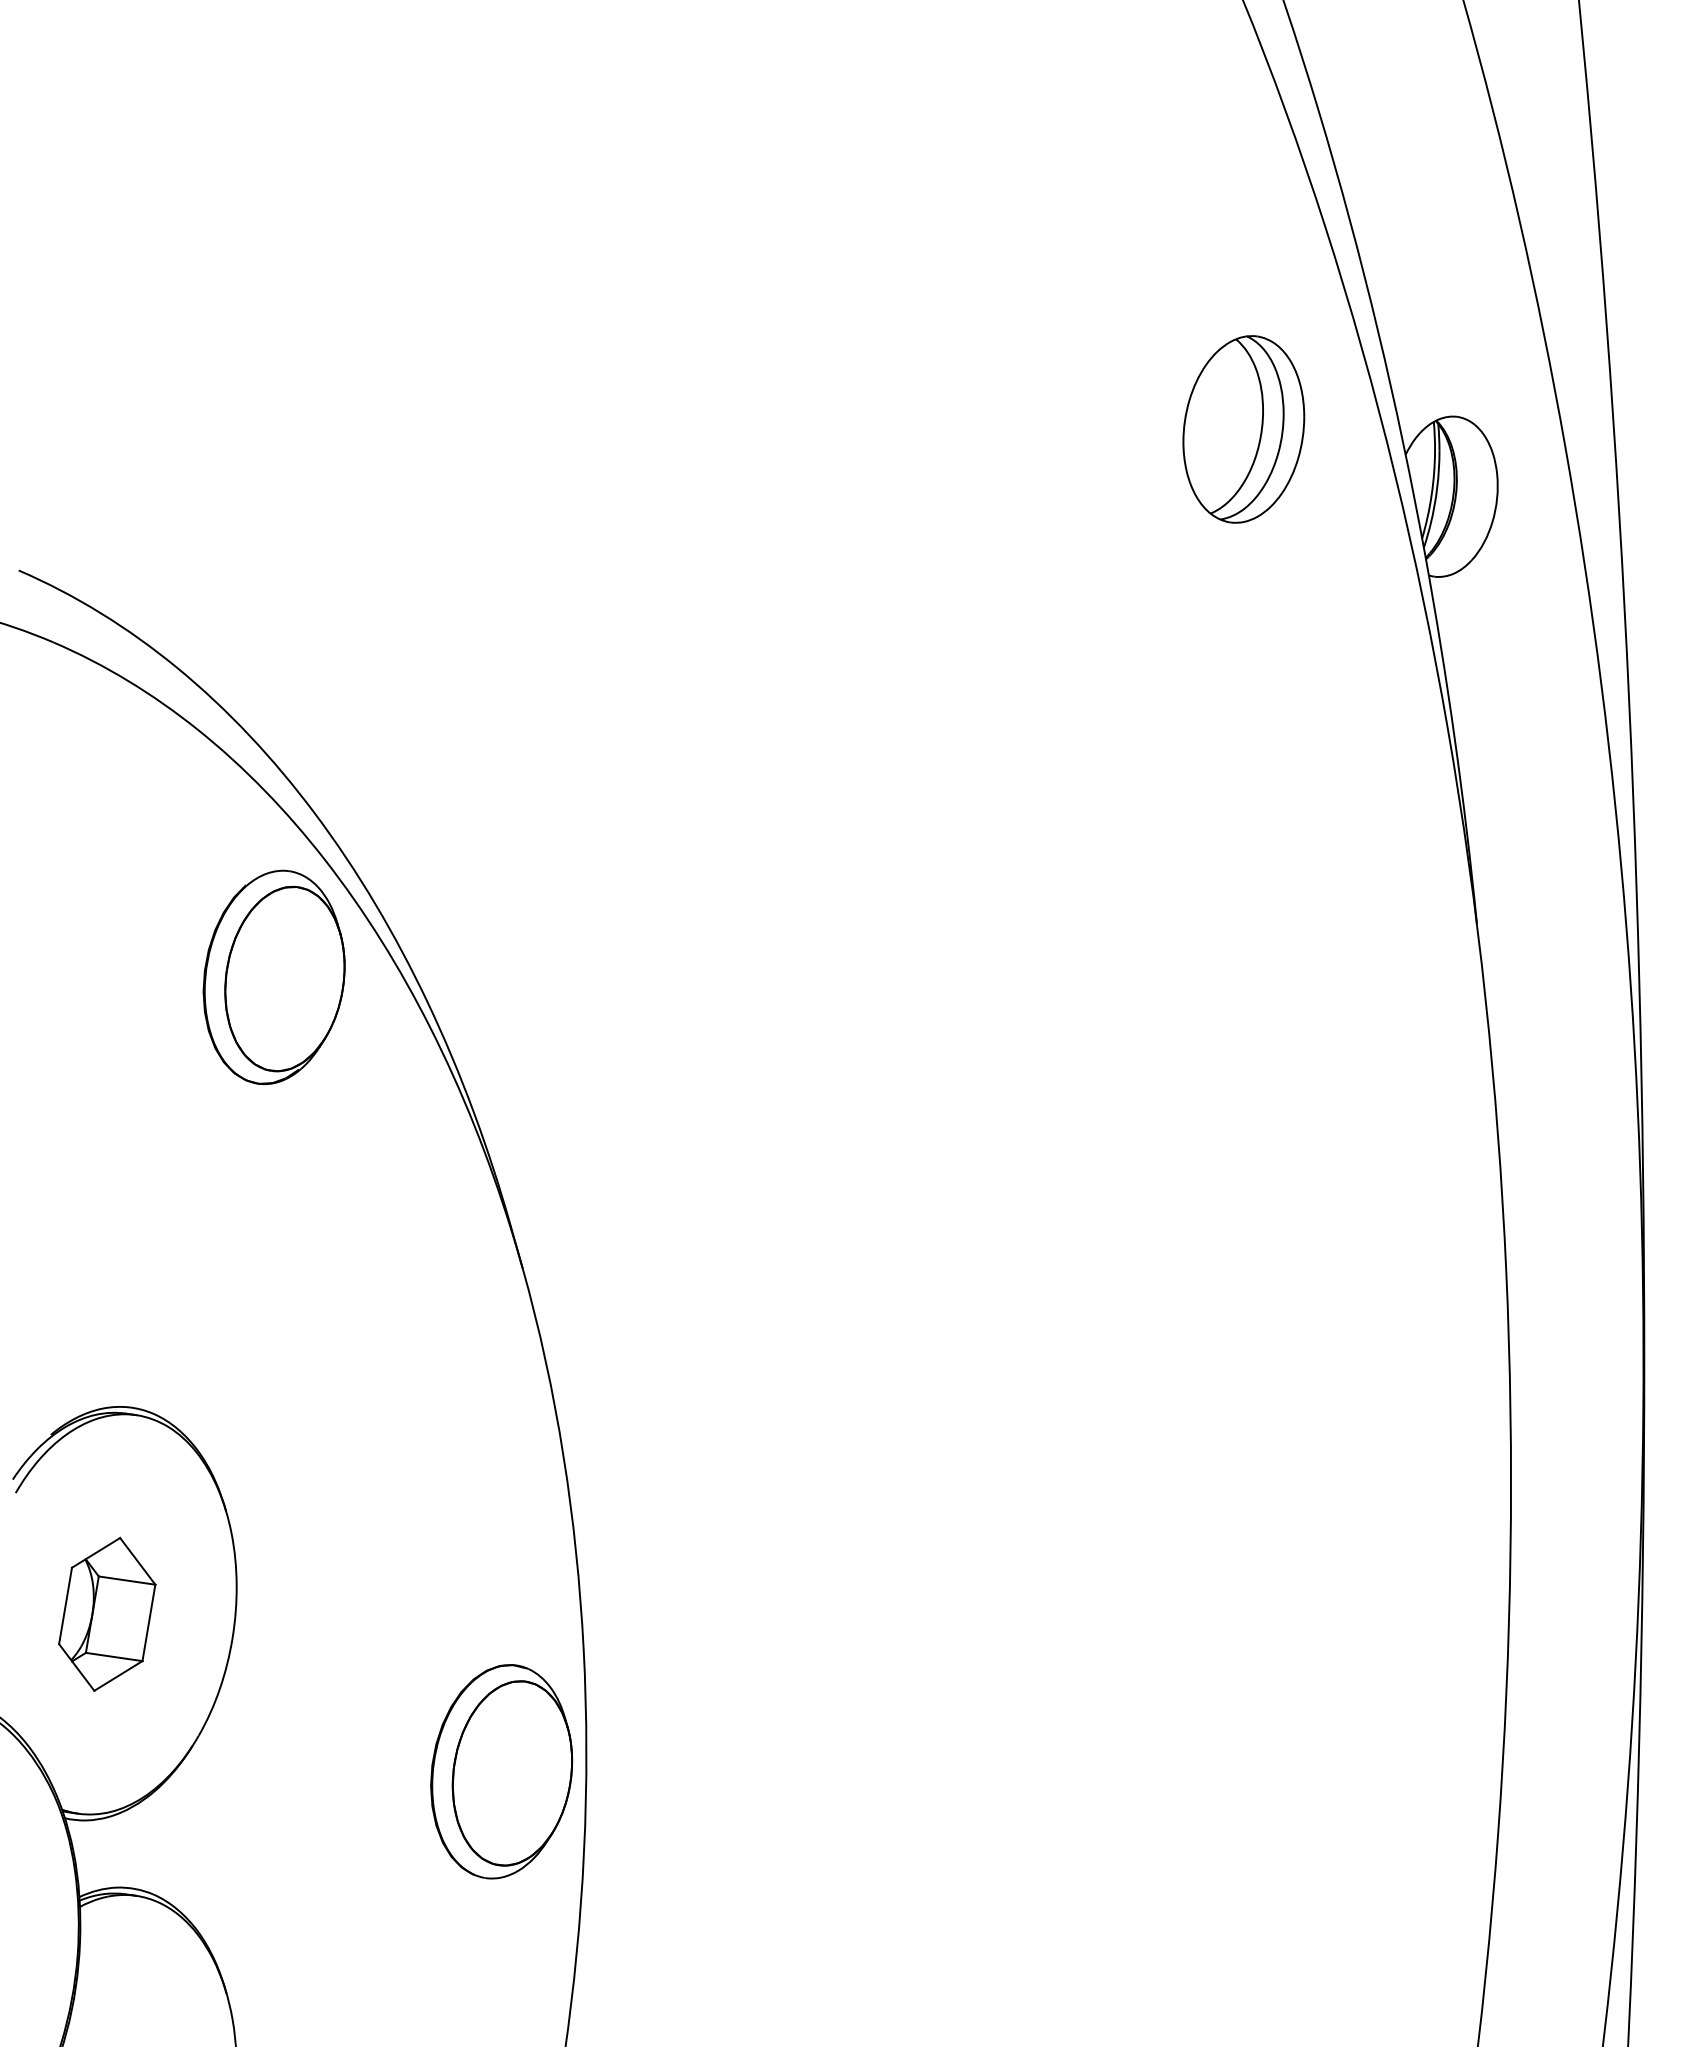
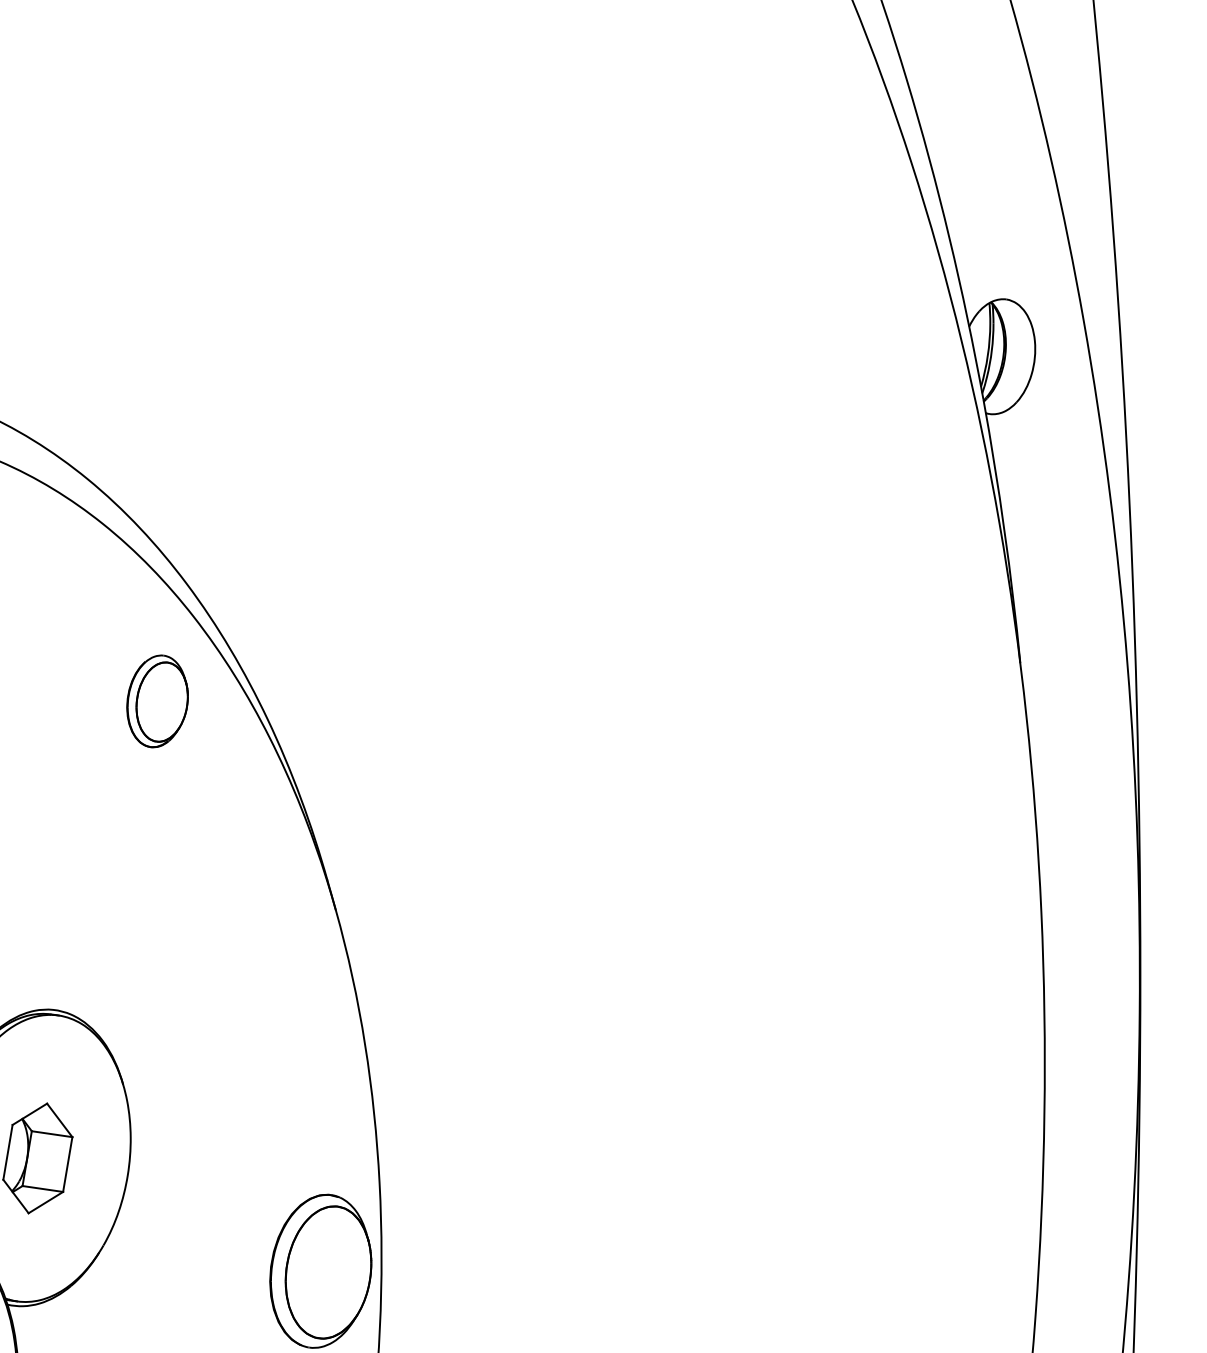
part: (1243, 429) -> (852, 308), removed
part: (273, 976) -> (157, 700), size x0.6

